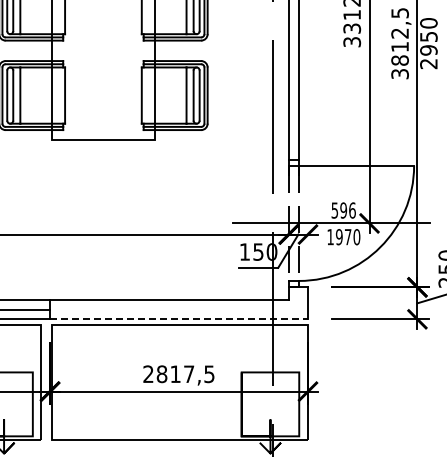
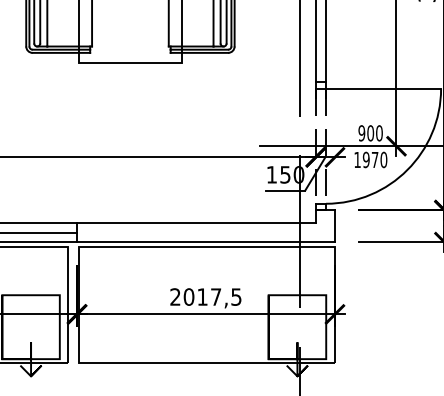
text: (343, 210) -> (370, 133), 596 -> 900
line: (179, 319) -> (206, 242), dashed -> solid
text: (161, 373) -> (188, 296), 2817,5 -> 2017,5

